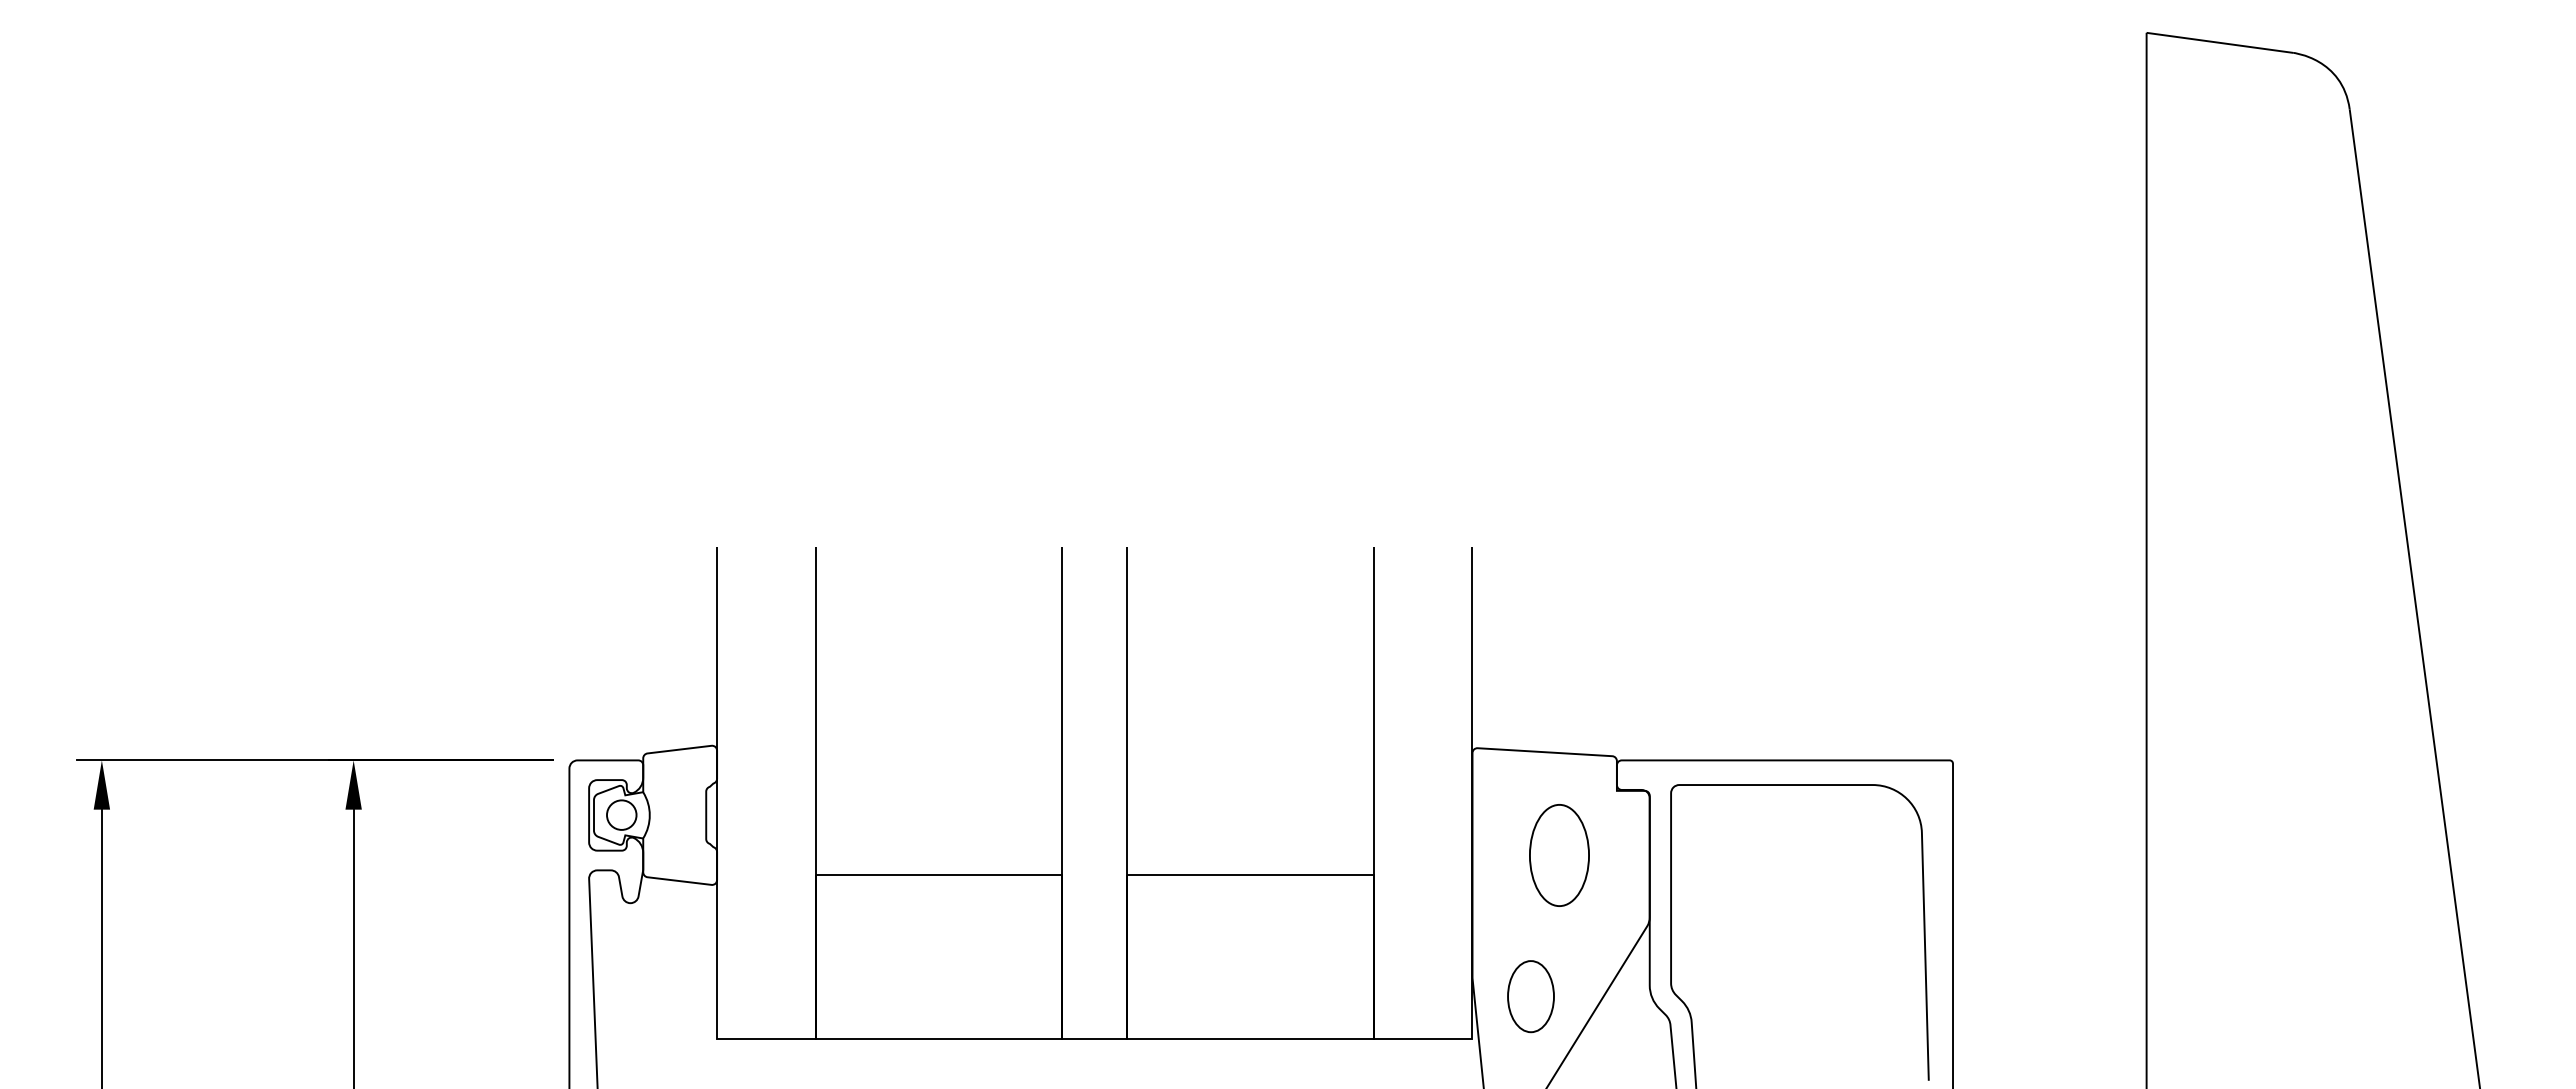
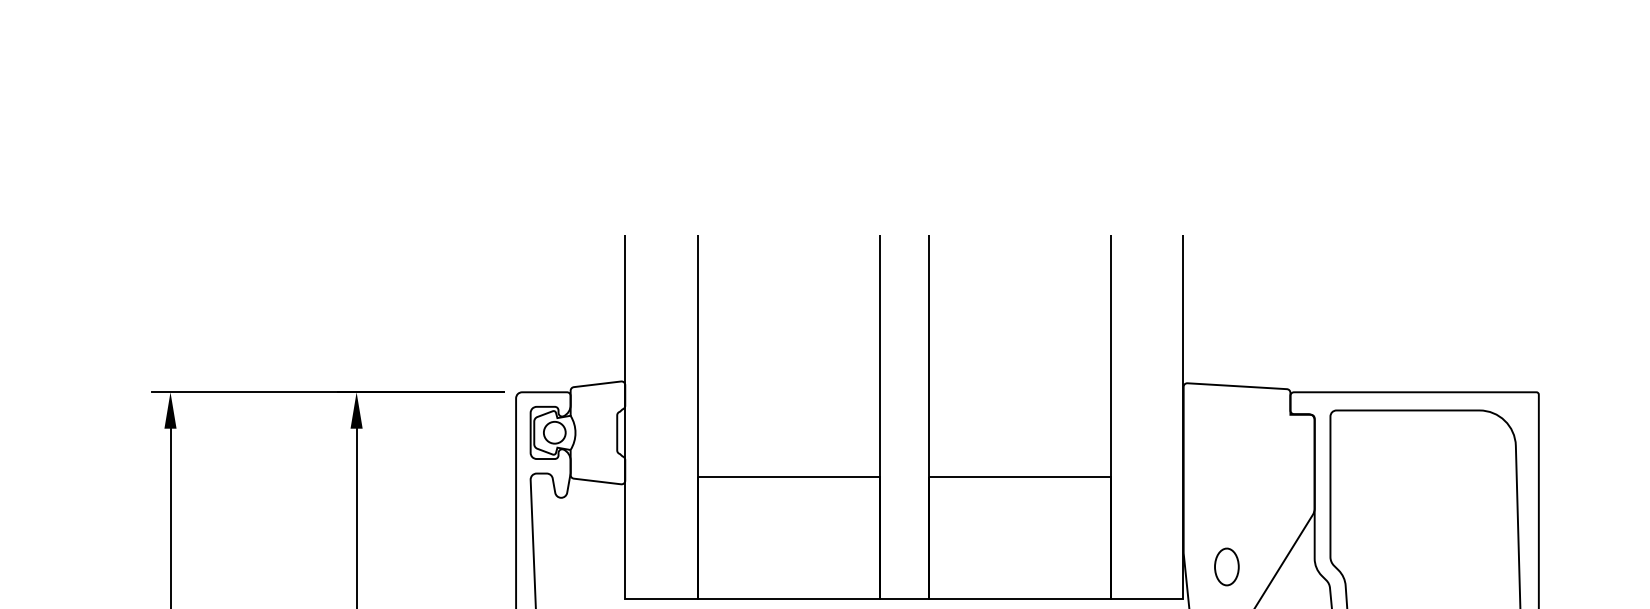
part: (1559, 855) -> (1247, 462), removed
part: (1530, 996) -> (1226, 566), size x0.7

